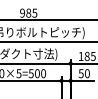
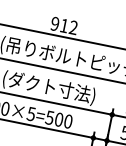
text: (31, 12) -> (68, 25), 985 -> 912

